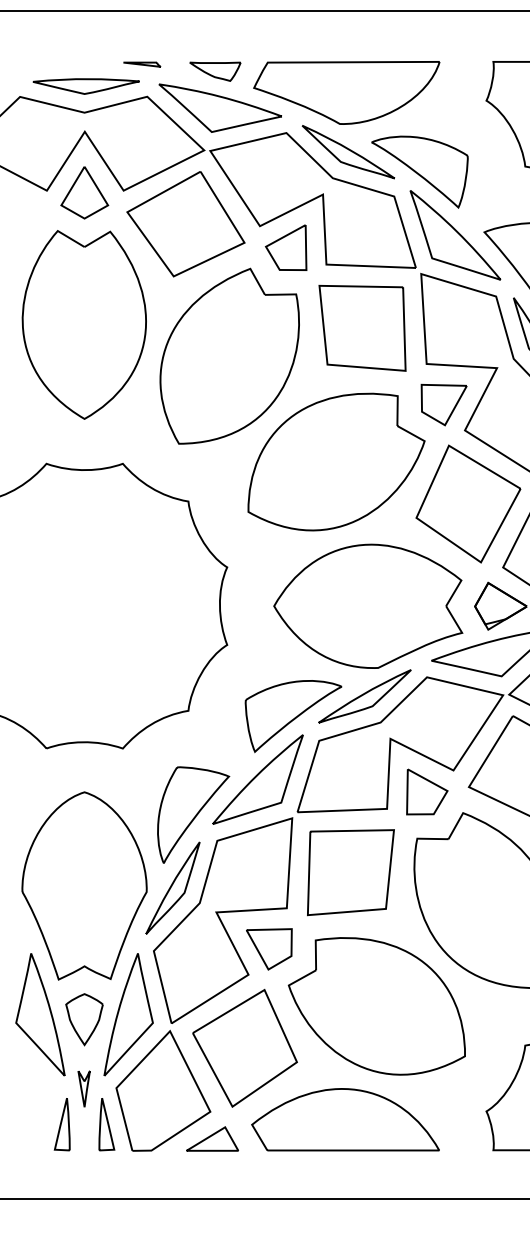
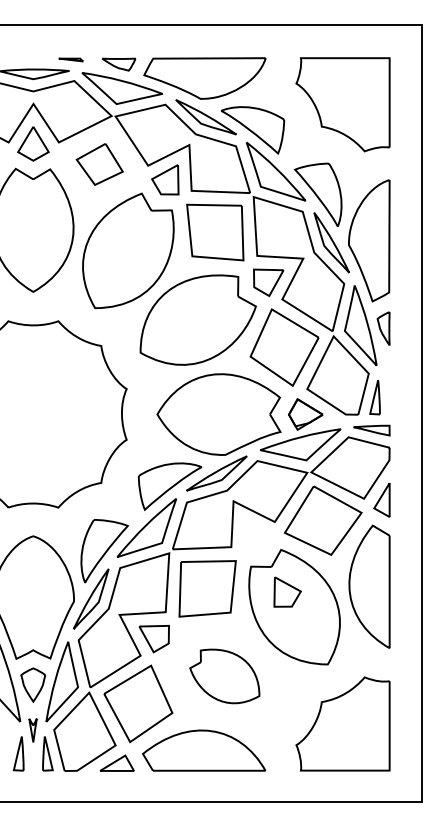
part: (185, 224) -> (99, 164), size x0.6
part: (427, 791) -> (287, 591), moved
part: (376, 1006) -> (224, 676), size x0.6

